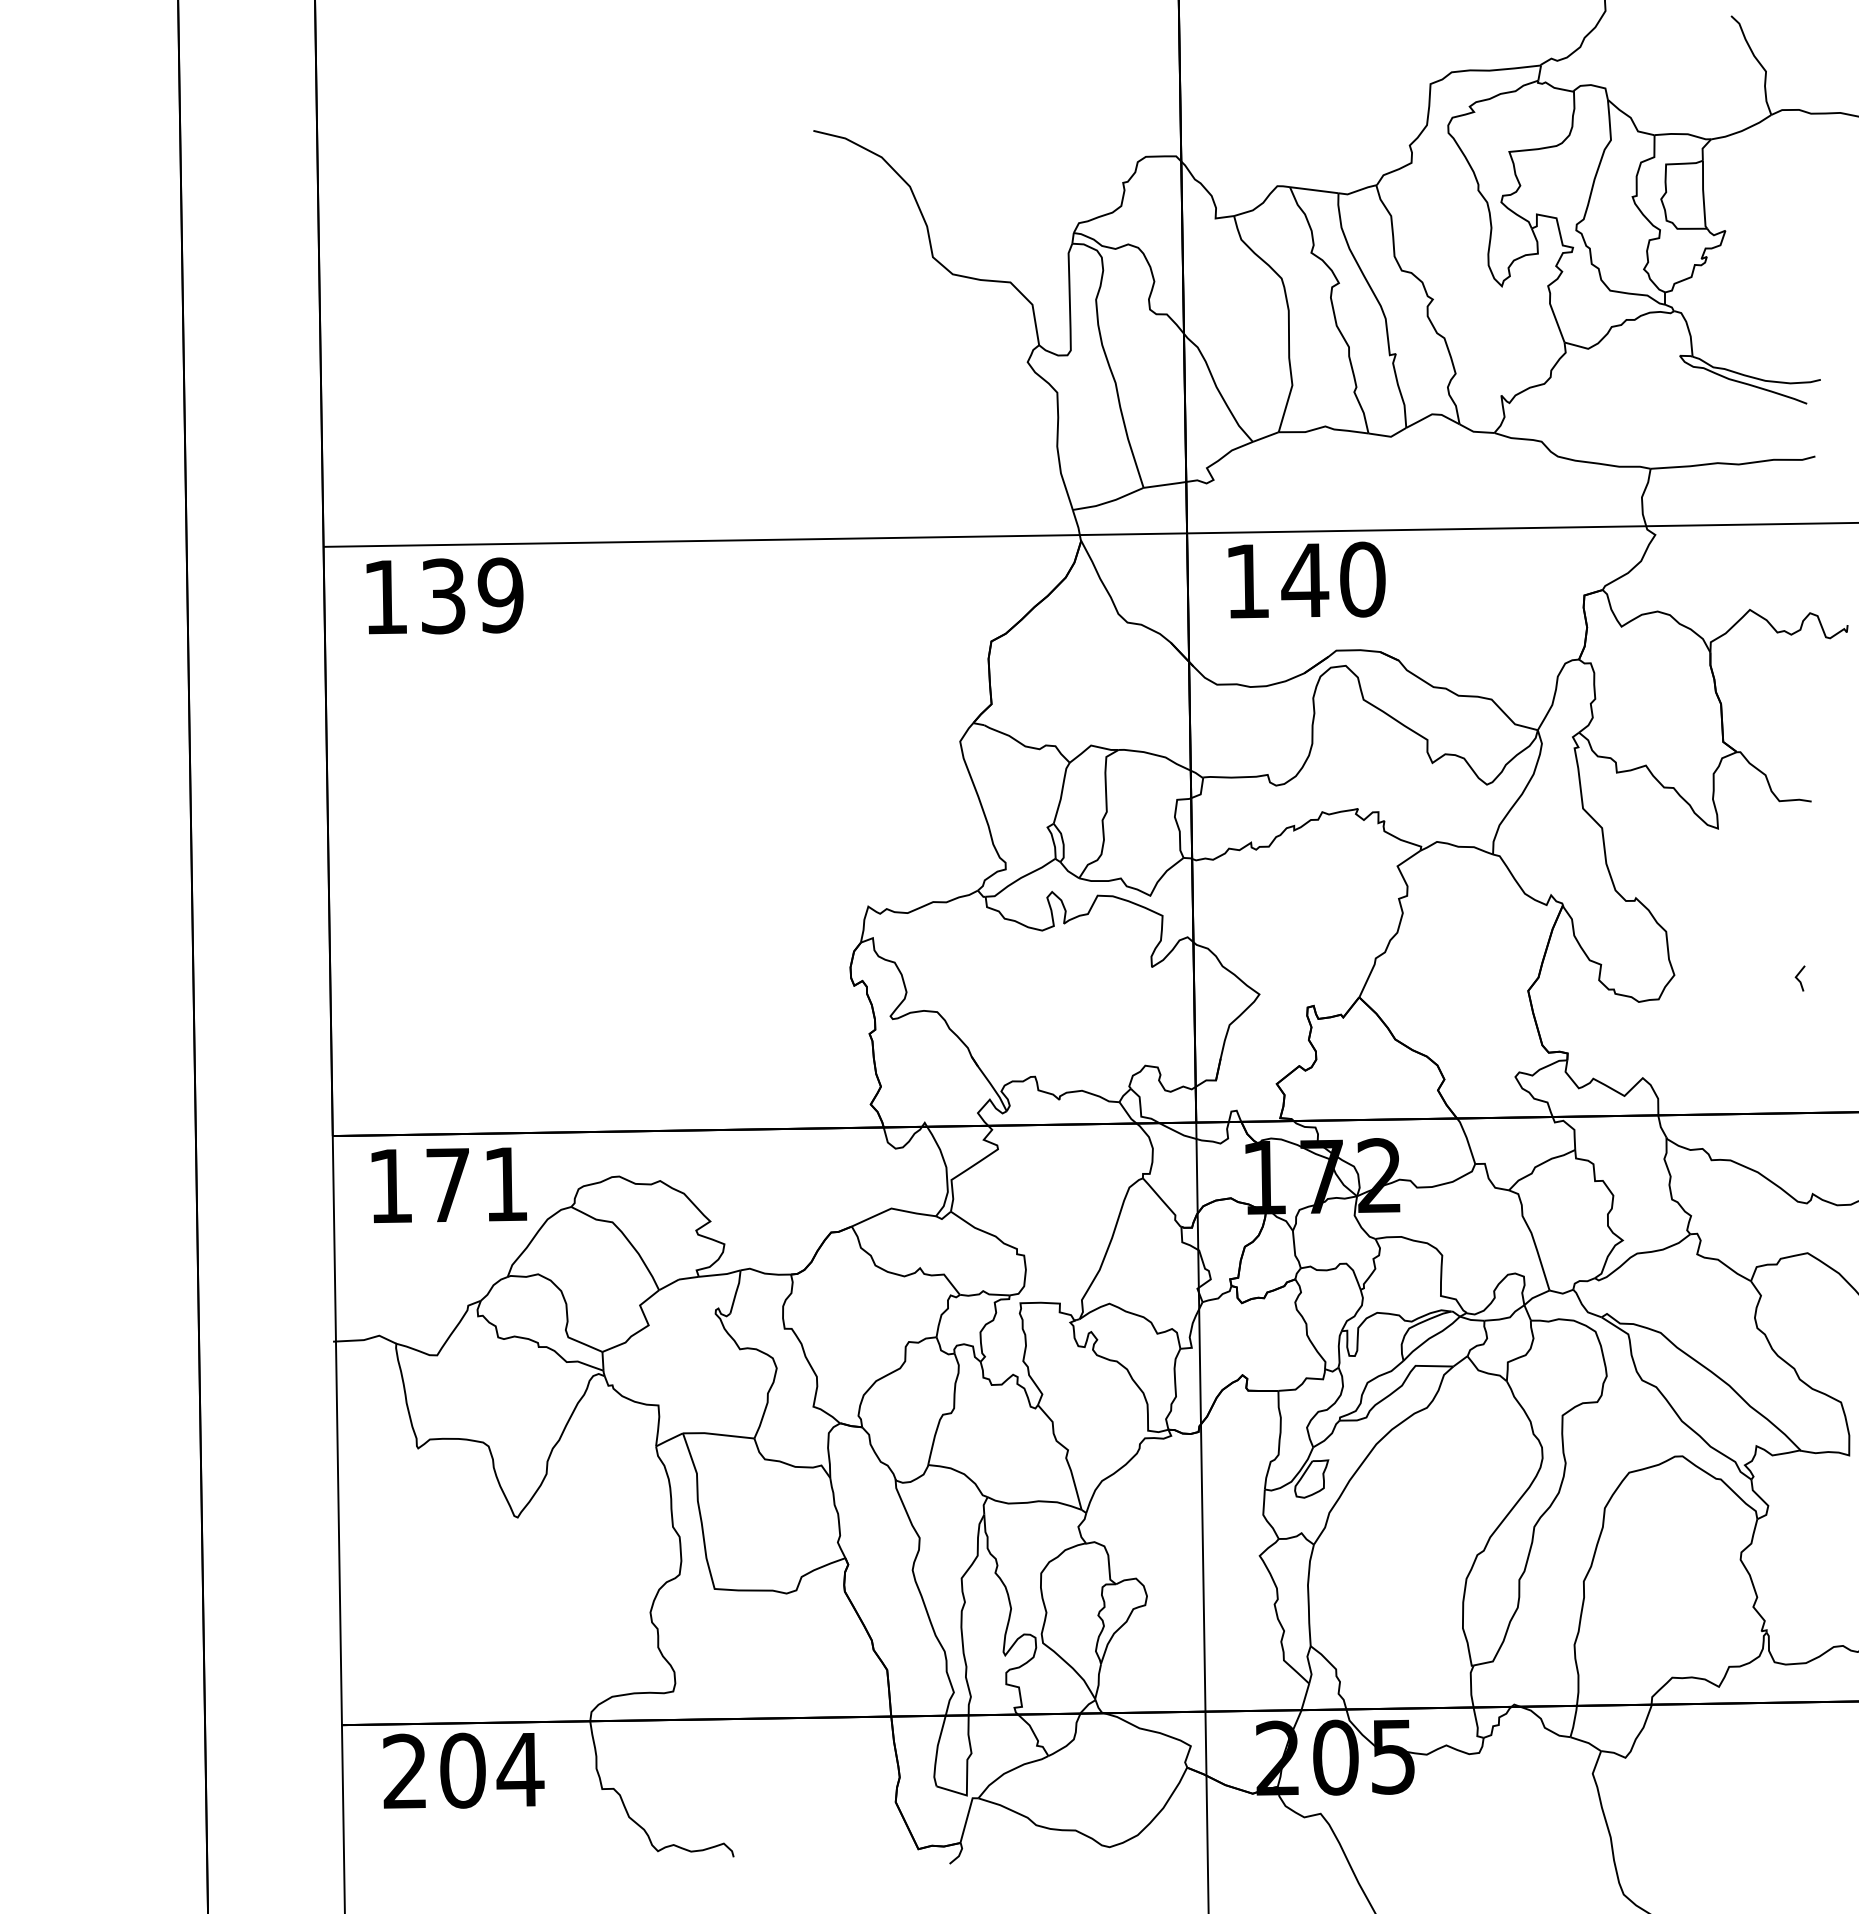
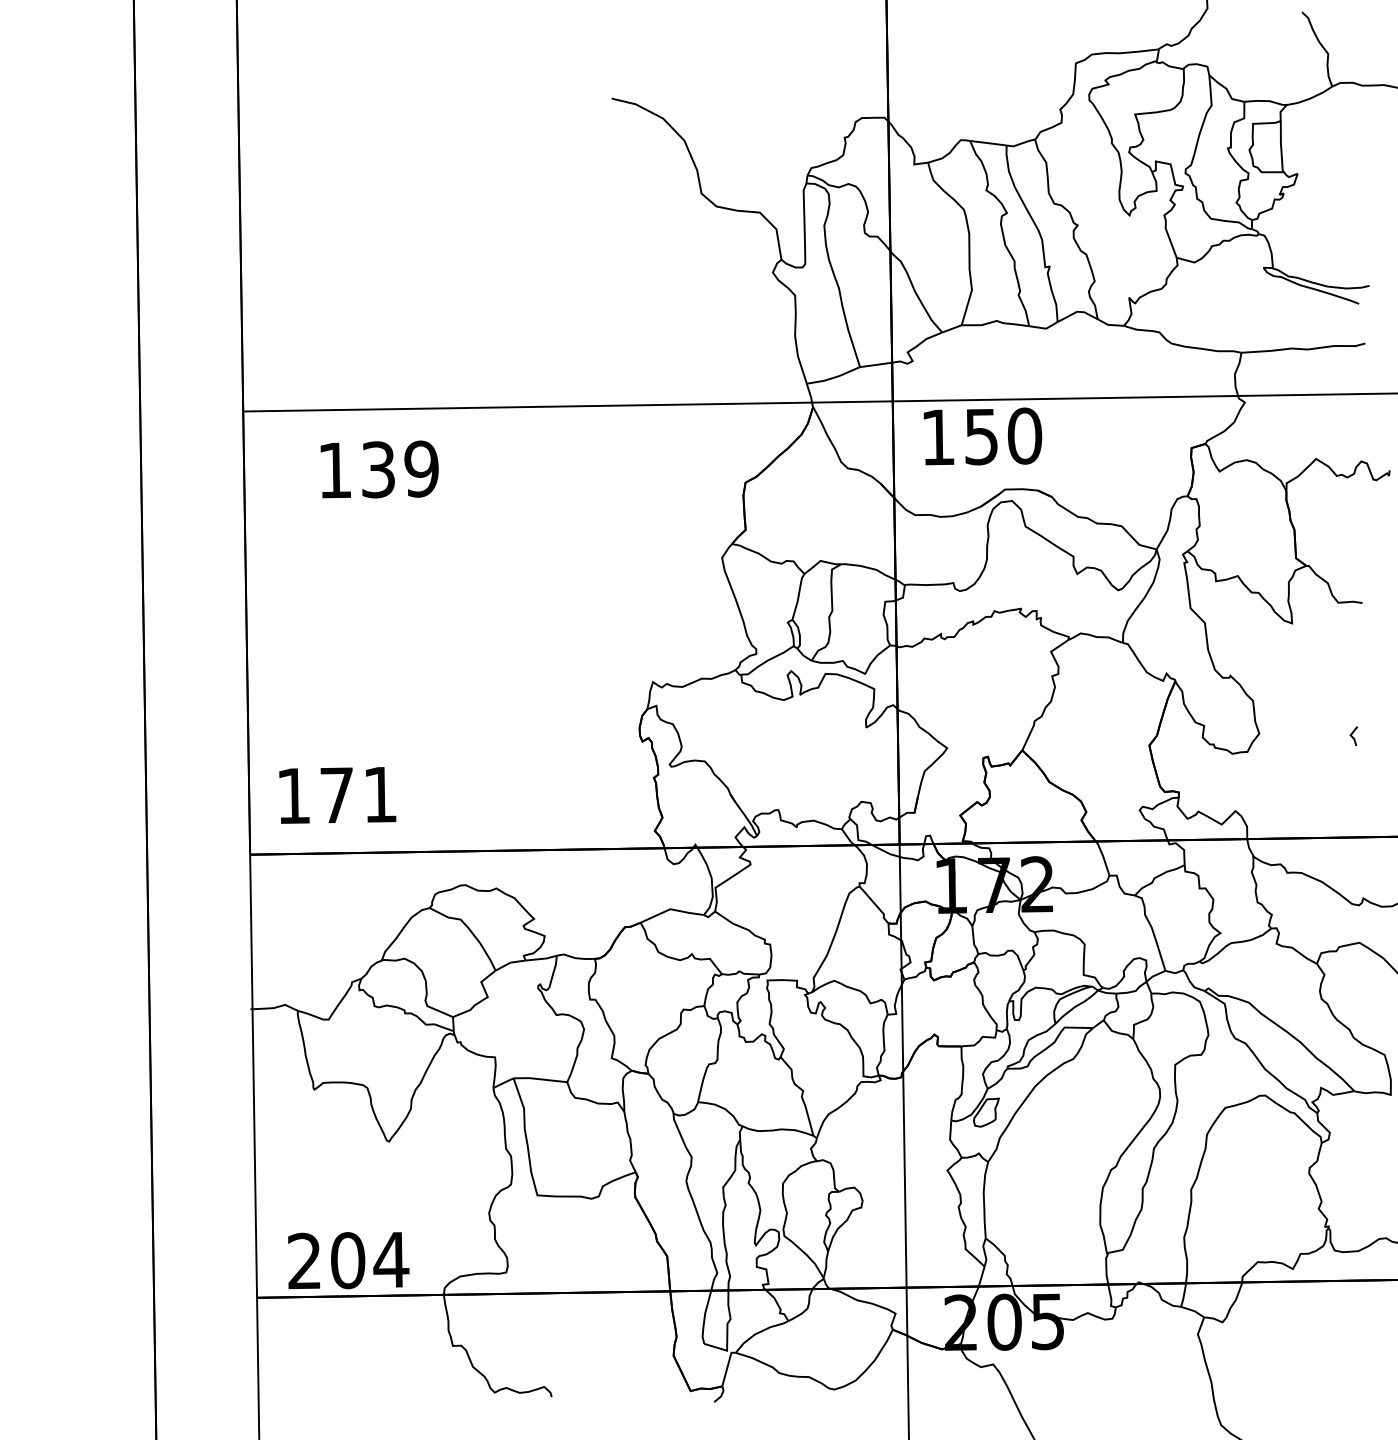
text: (1305, 580) -> (981, 436), 140 -> 150
text: (444, 595) -> (379, 469), moved
text: (449, 1184) -> (337, 794), moved
text: (463, 1770) -> (348, 1260), moved

